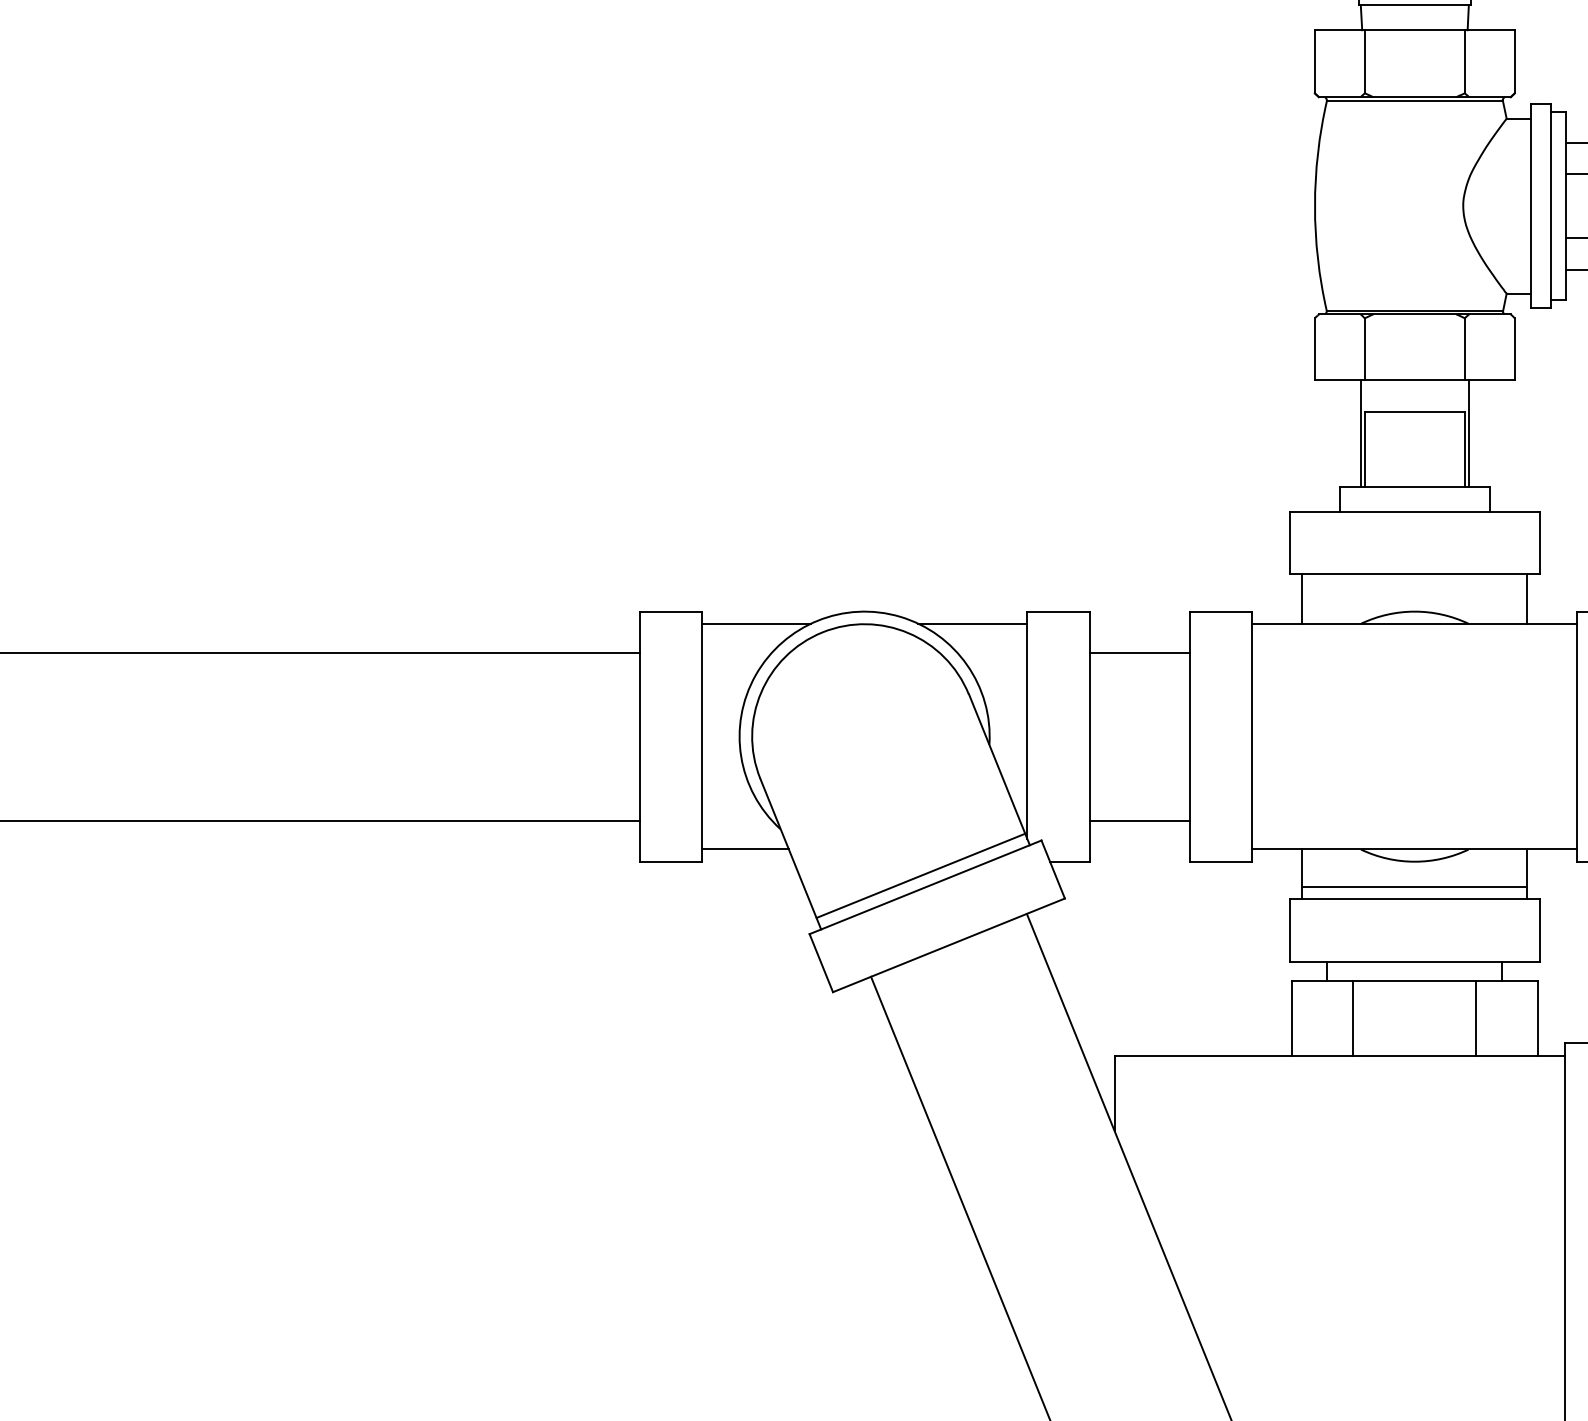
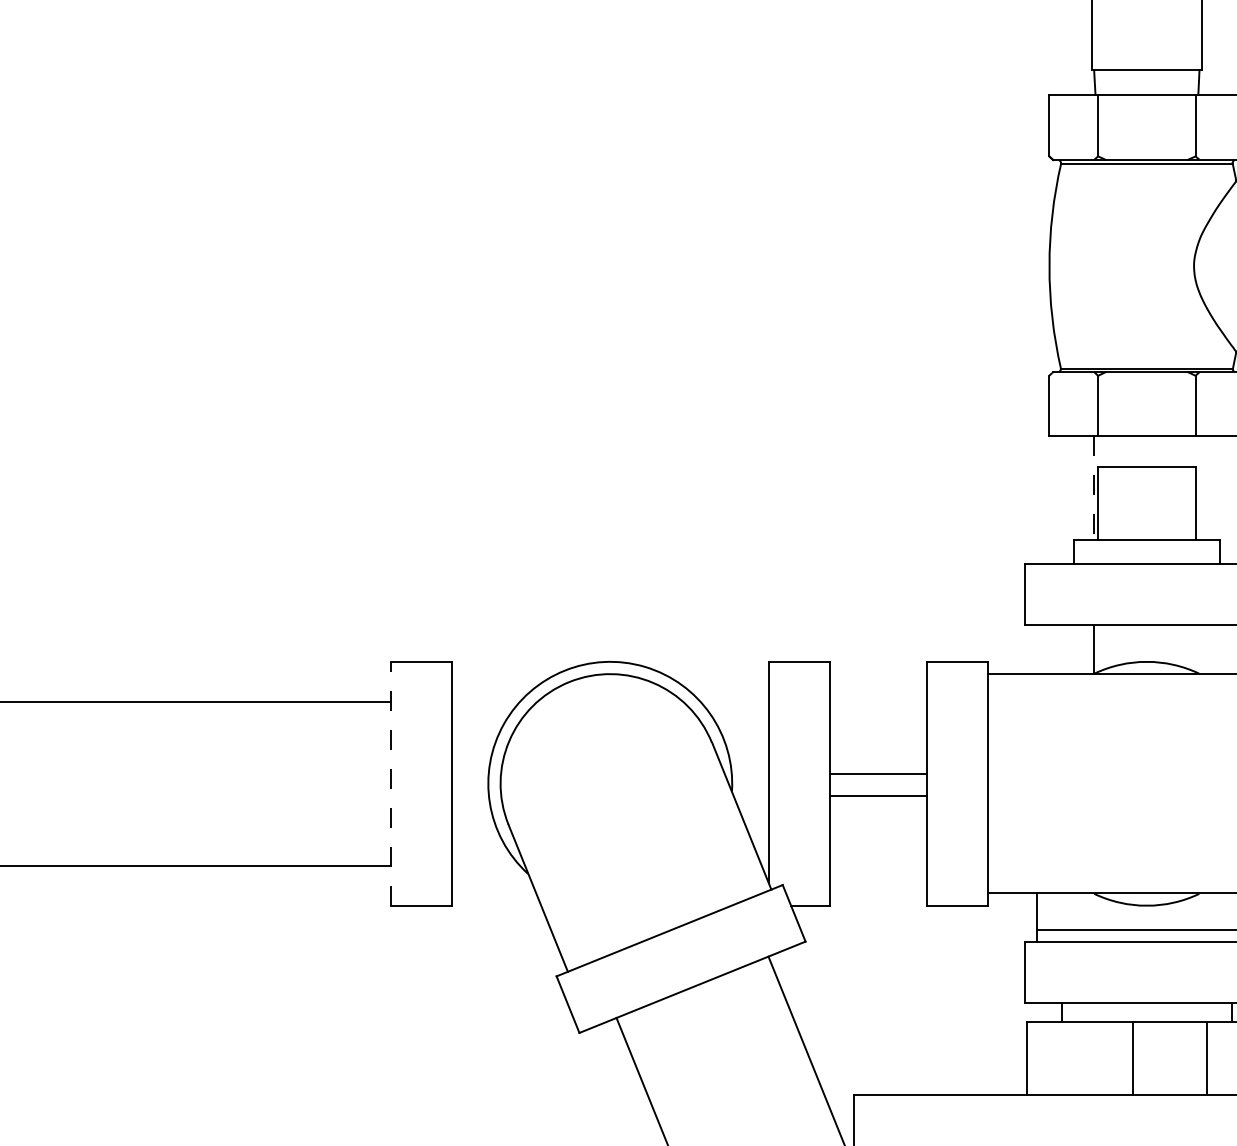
line: (1360, 433) -> (1093, 488), solid -> dashed
line: (1468, 433) -> (1199, 488), removed
line: (1302, 599) -> (1093, 650), moved
line: (756, 624) -> (504, 674), removed
line: (972, 624) -> (715, 674), removed
line: (1139, 652) -> (878, 773), moved
line: (639, 736) -> (390, 783), solid -> dashed
line: (1139, 820) -> (878, 795), moved
line: (745, 849) -> (494, 893), removed
line: (920, 875) -> (664, 919), removed
line: (1353, 1017) -> (1132, 1057), moved

